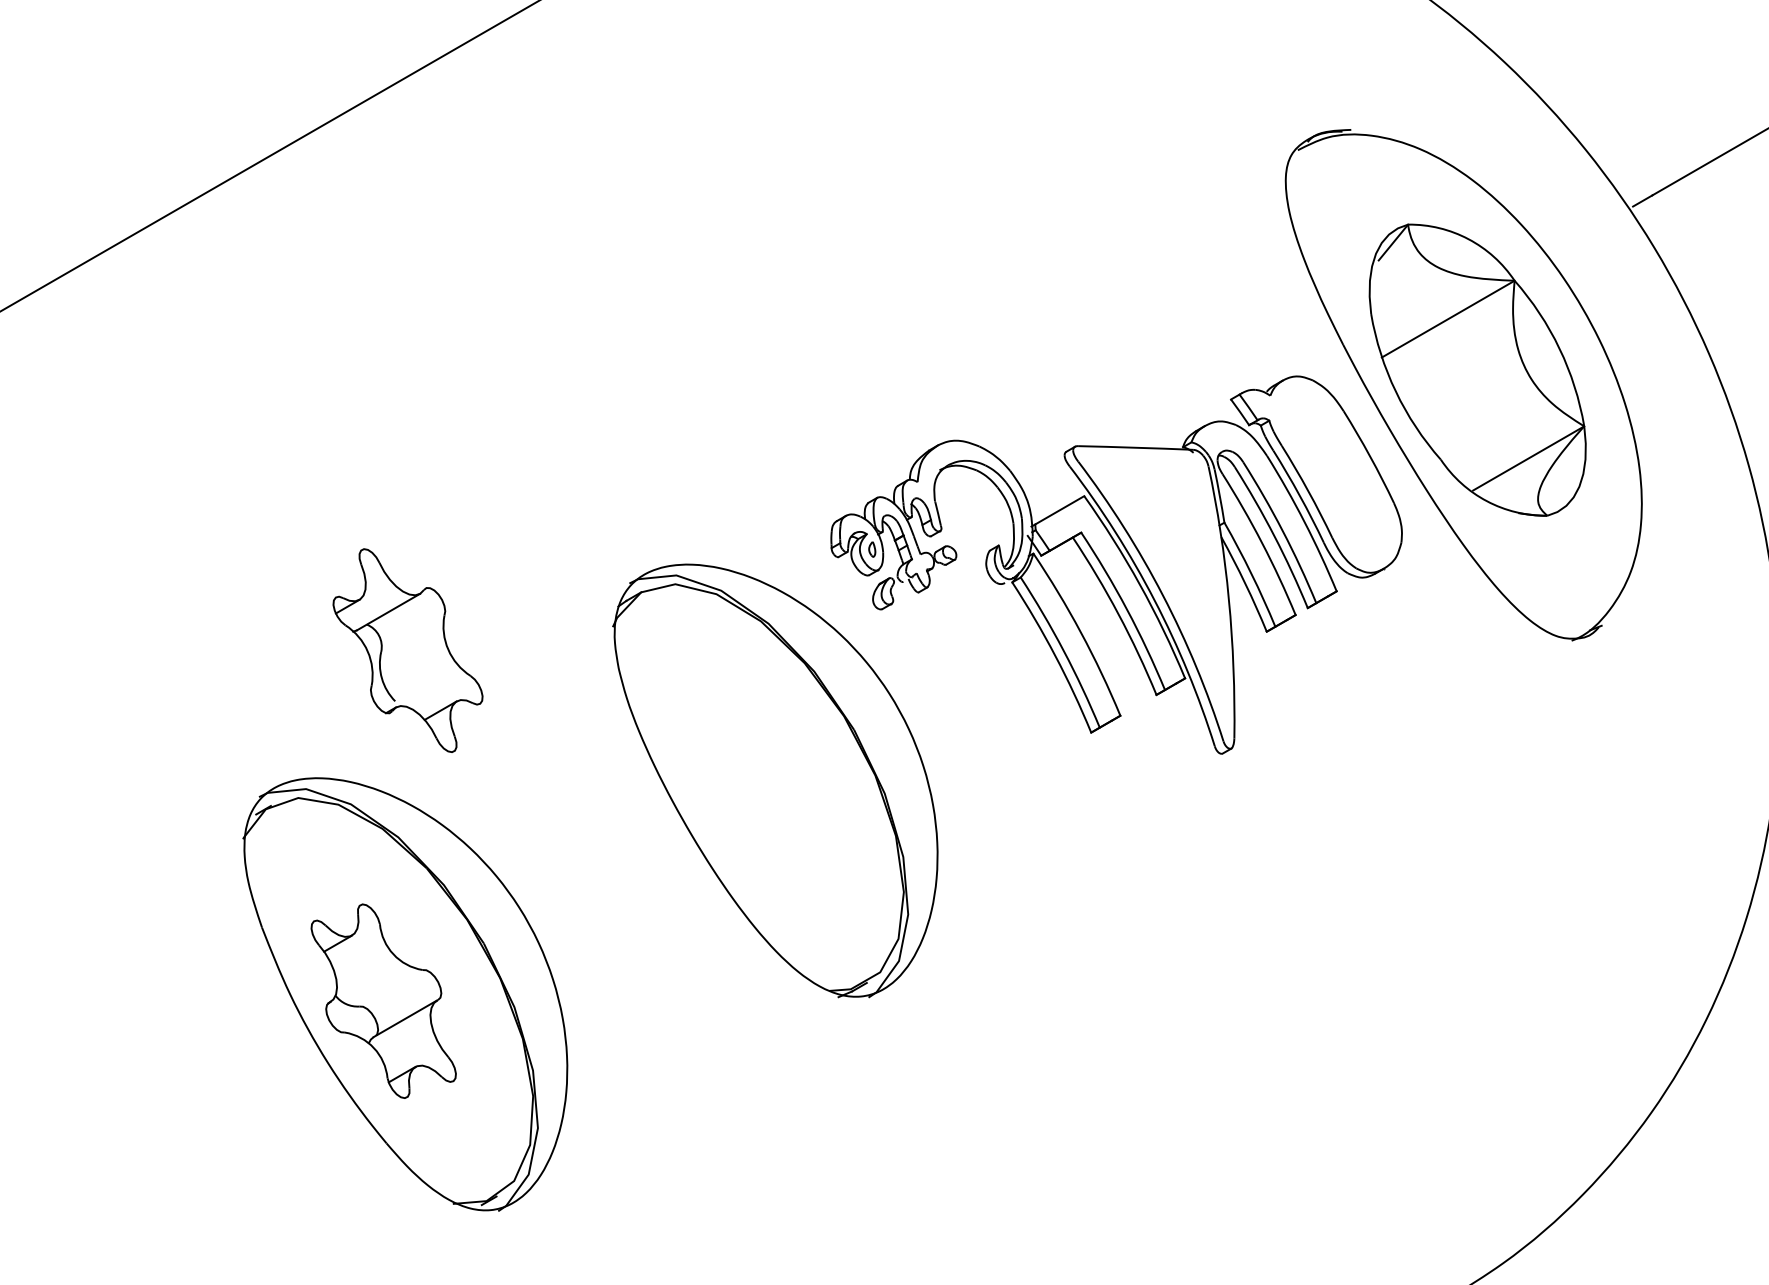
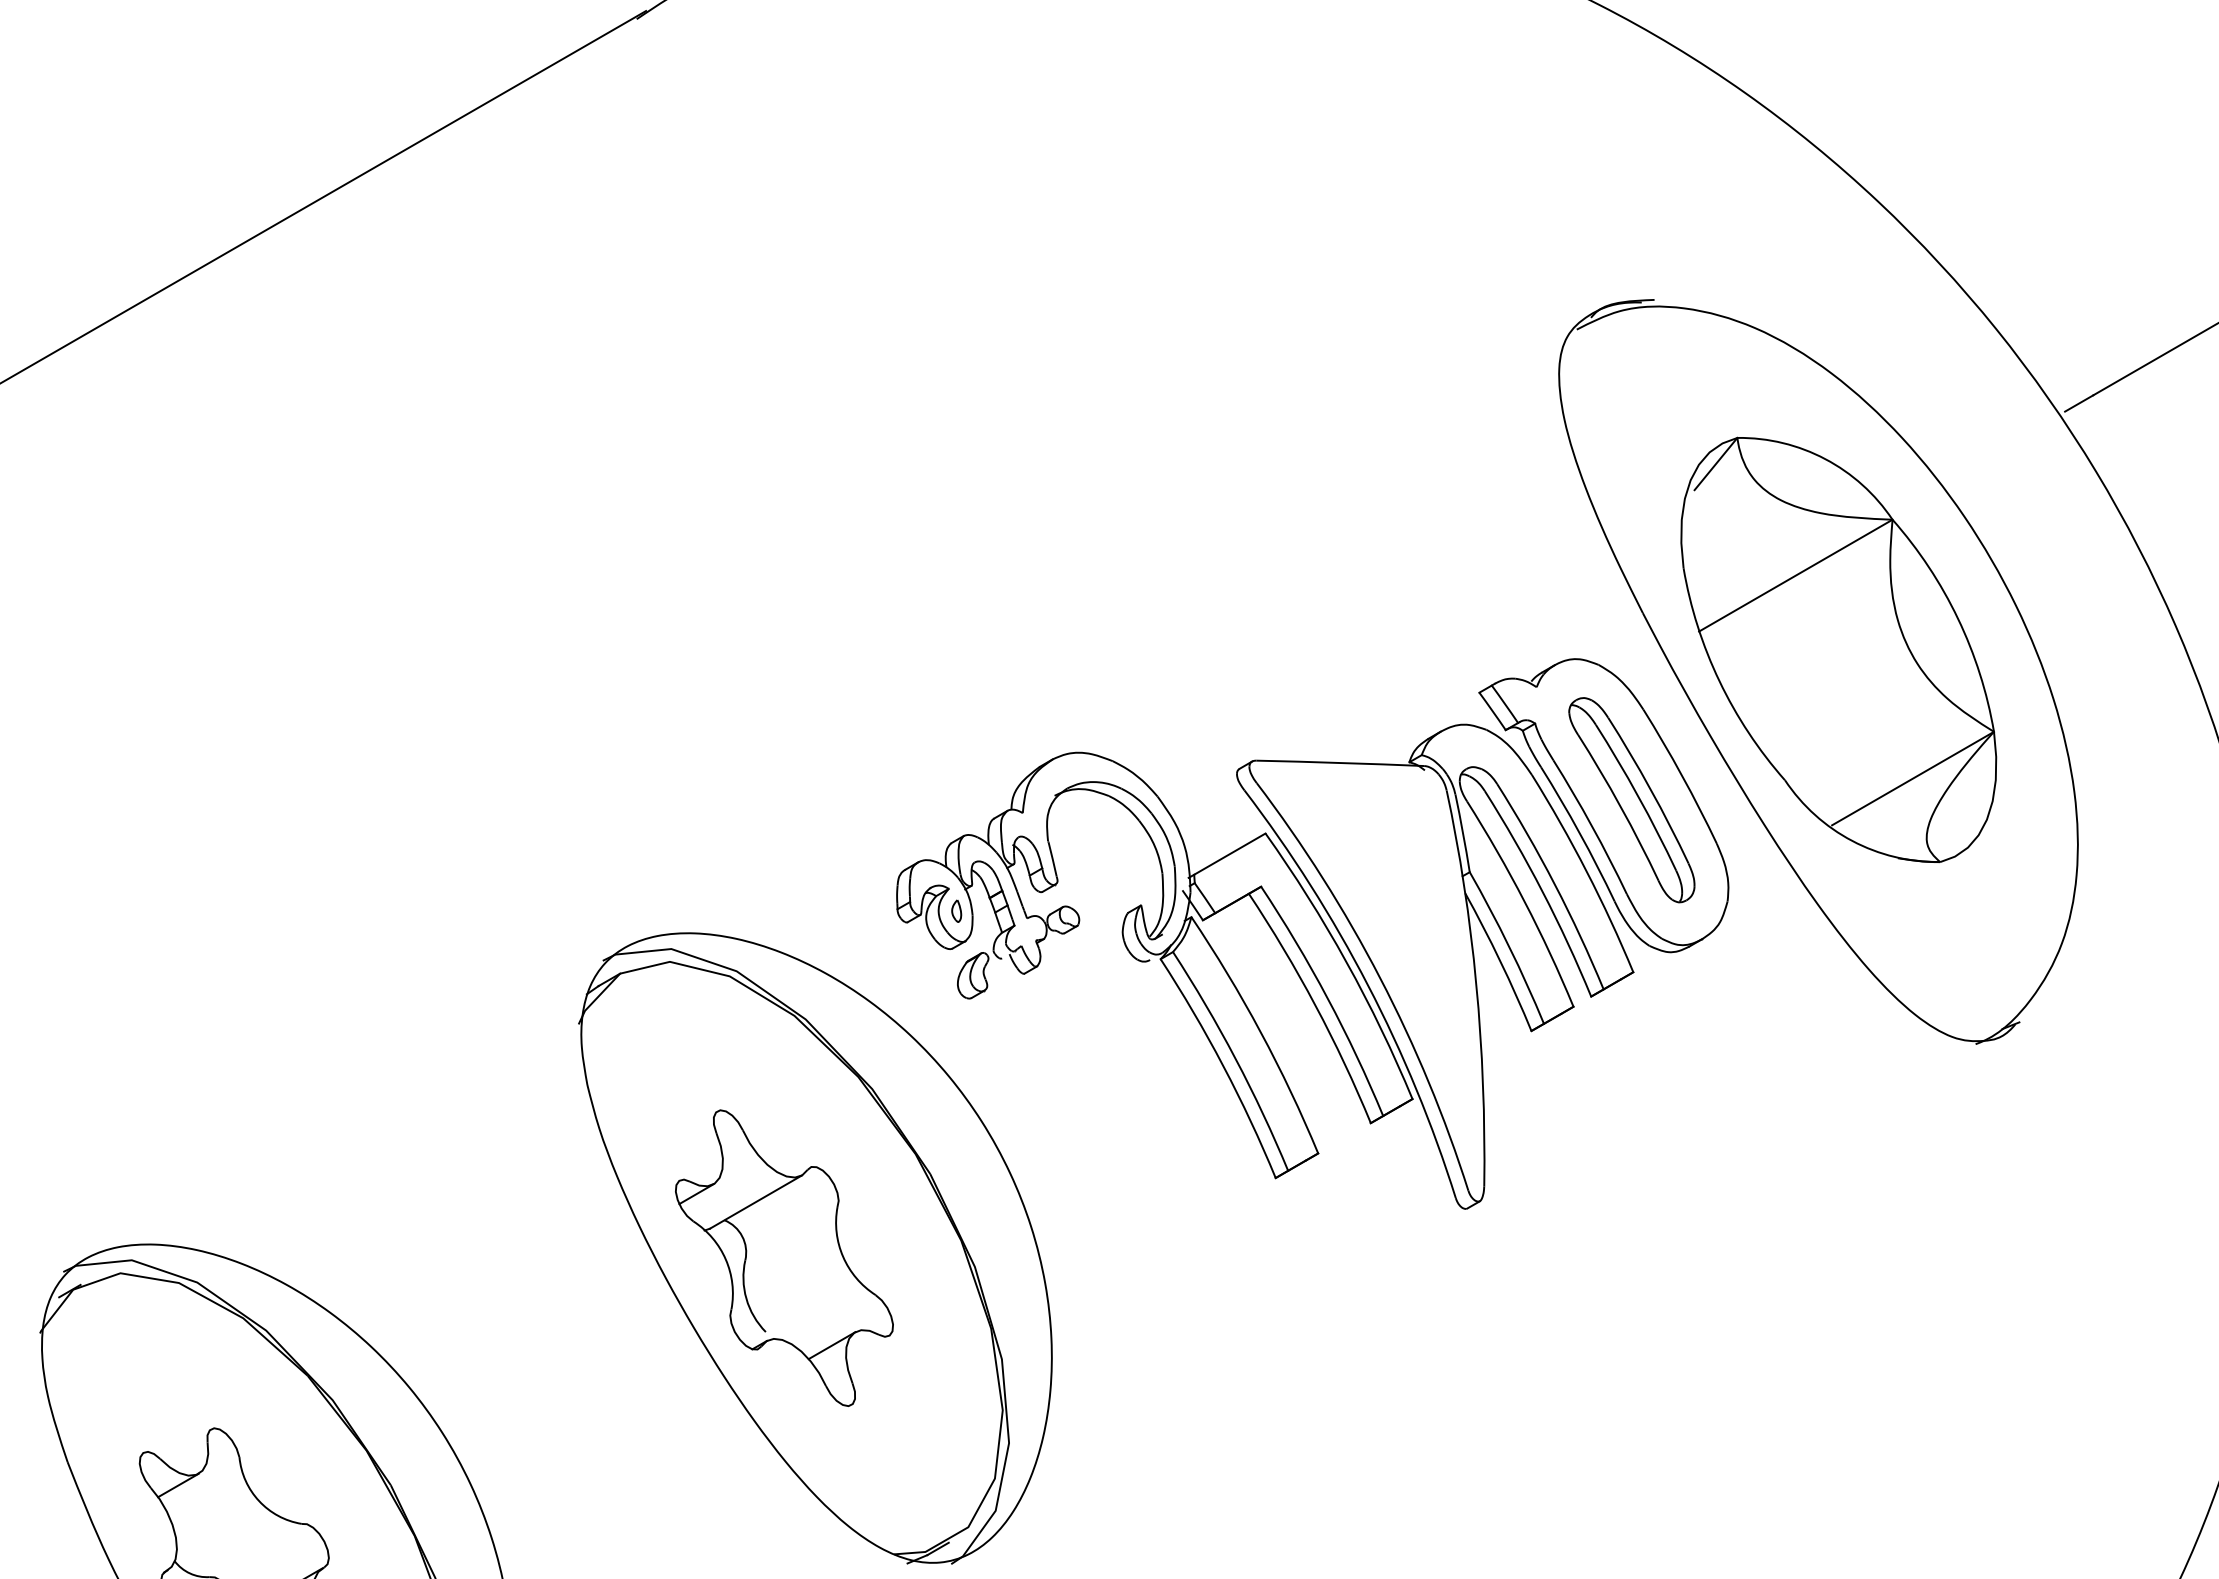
part: (1335, 473) -> (1631, 800), added
part: (407, 650) -> (783, 1257), moved

